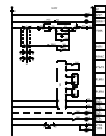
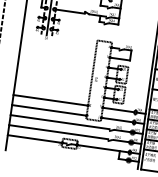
line: (42, 113) -> (60, 122), dashed -> solid

